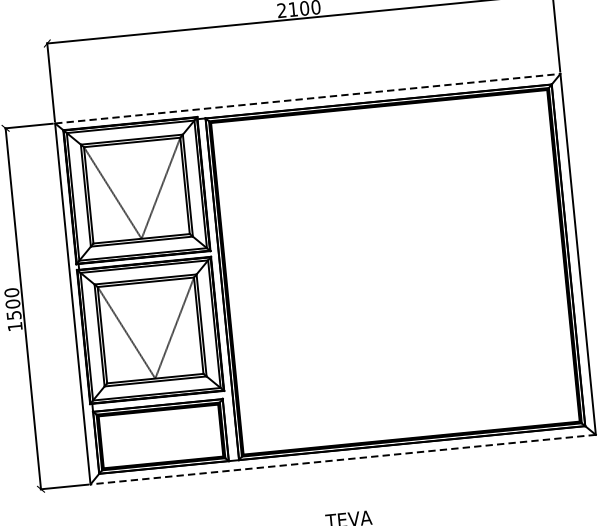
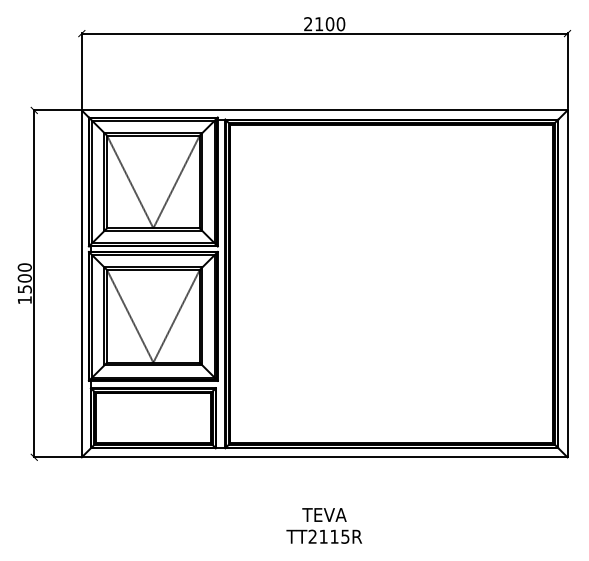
line: (307, 98) -> (324, 110), dashed -> solid
line: (343, 459) -> (324, 457), dashed -> solid

